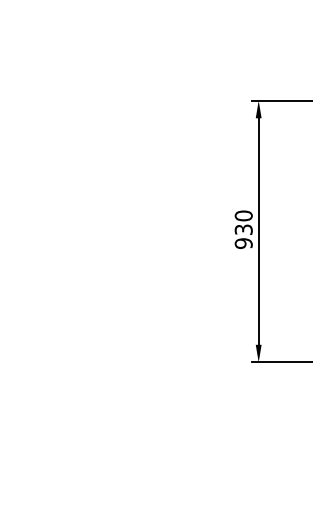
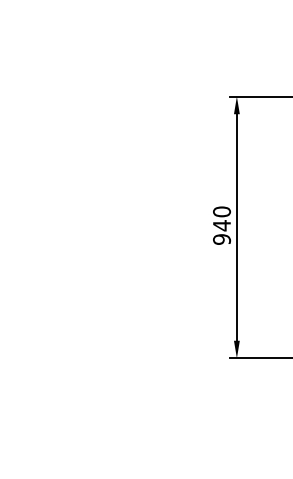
text: (243, 229) -> (221, 225), 930 -> 940

